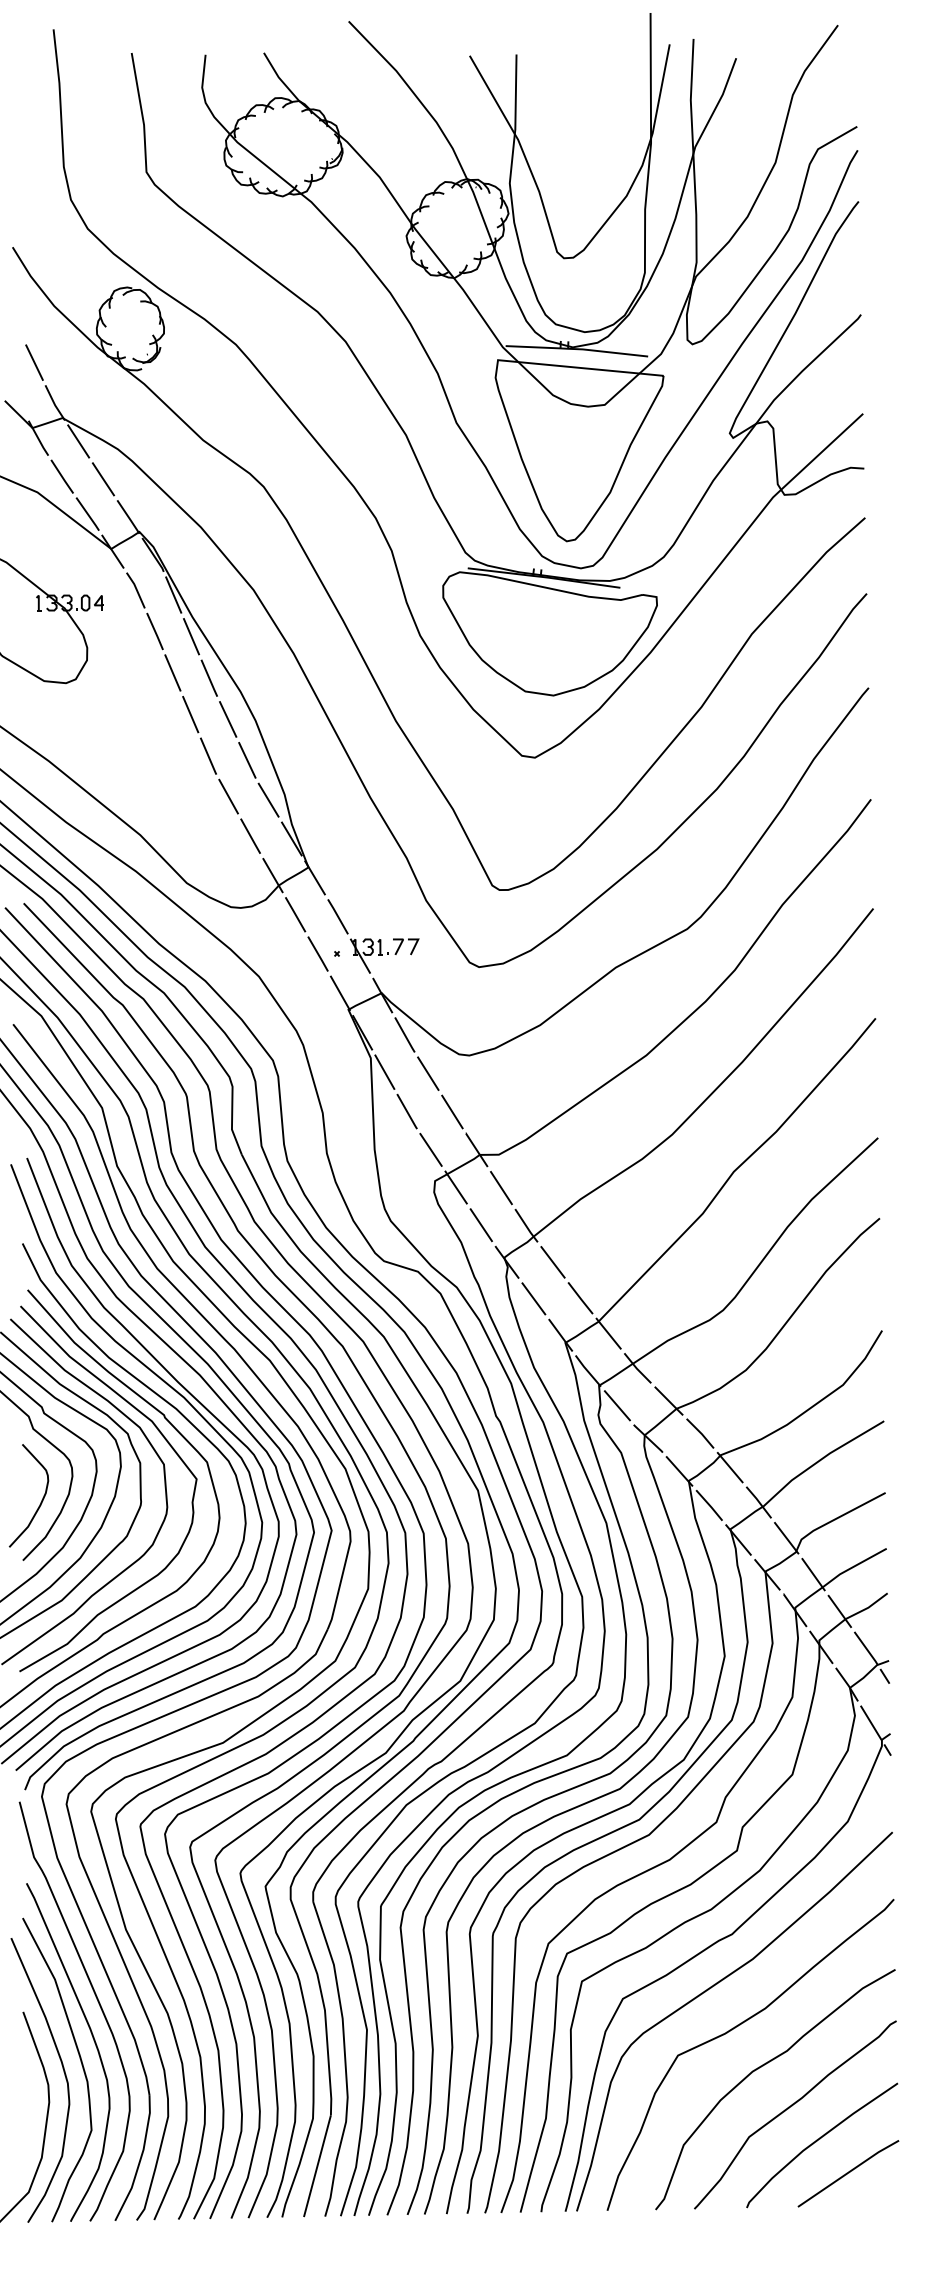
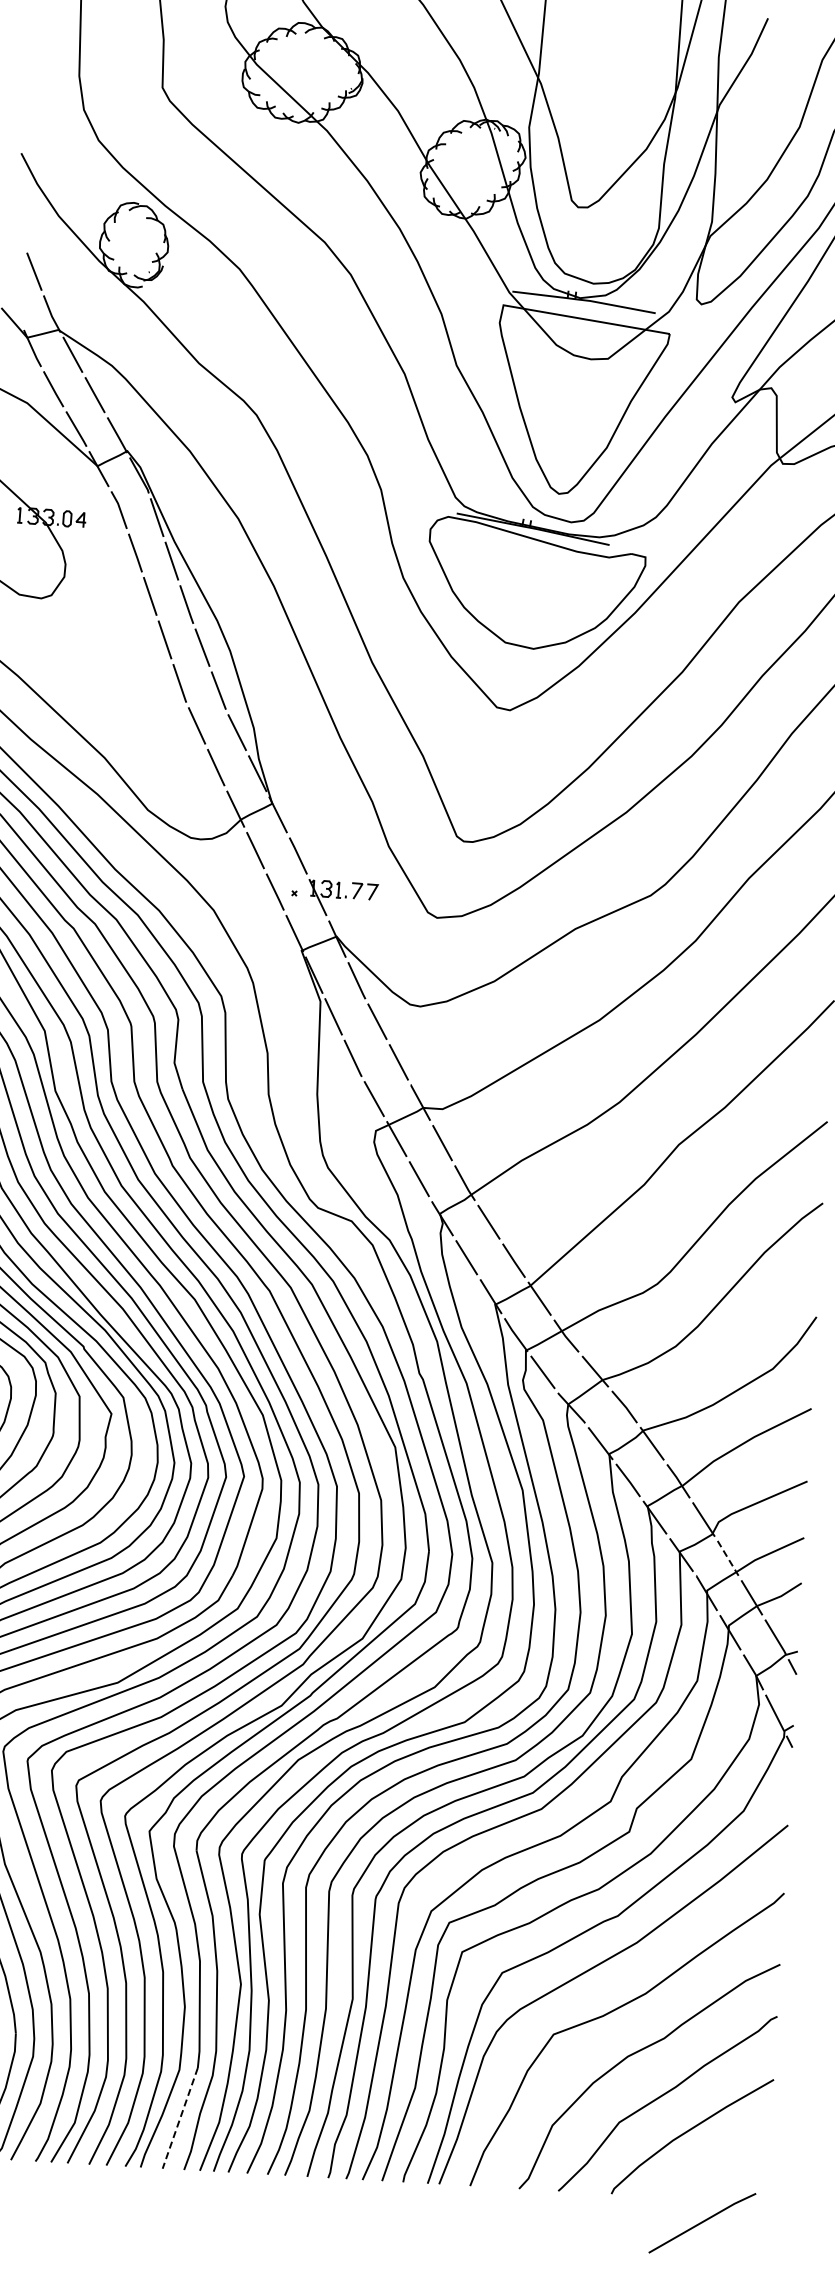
line: (813, 1575) -> (728, 1559), solid -> dashed
line: (317, 2166) -> (180, 2118), solid -> dashed
line: (848, 2173) -> (702, 2222), moved

